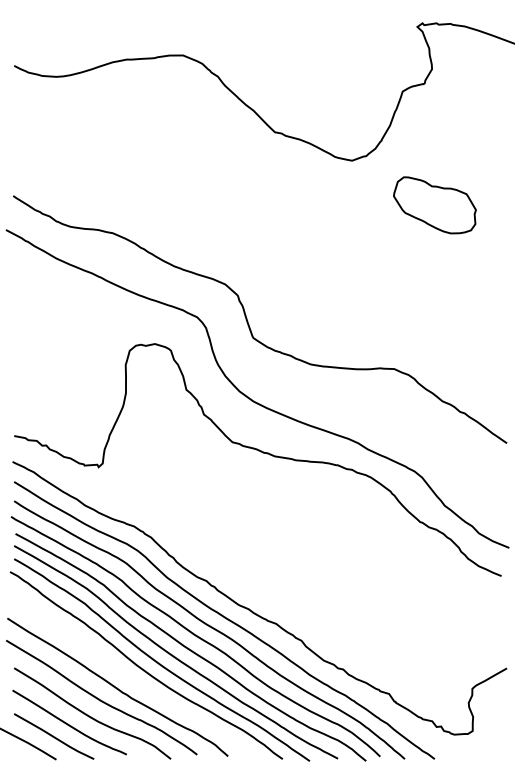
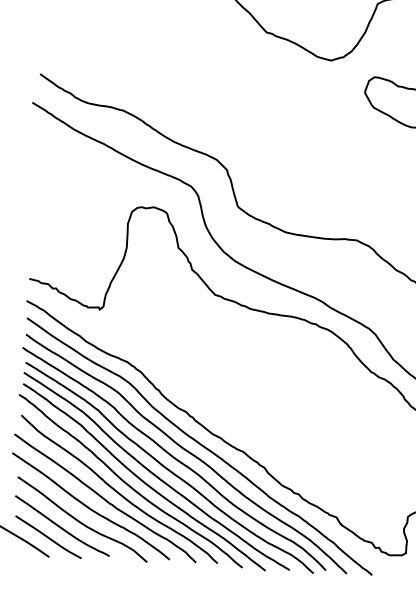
curve: (132, 678) -> (118, 491), added

